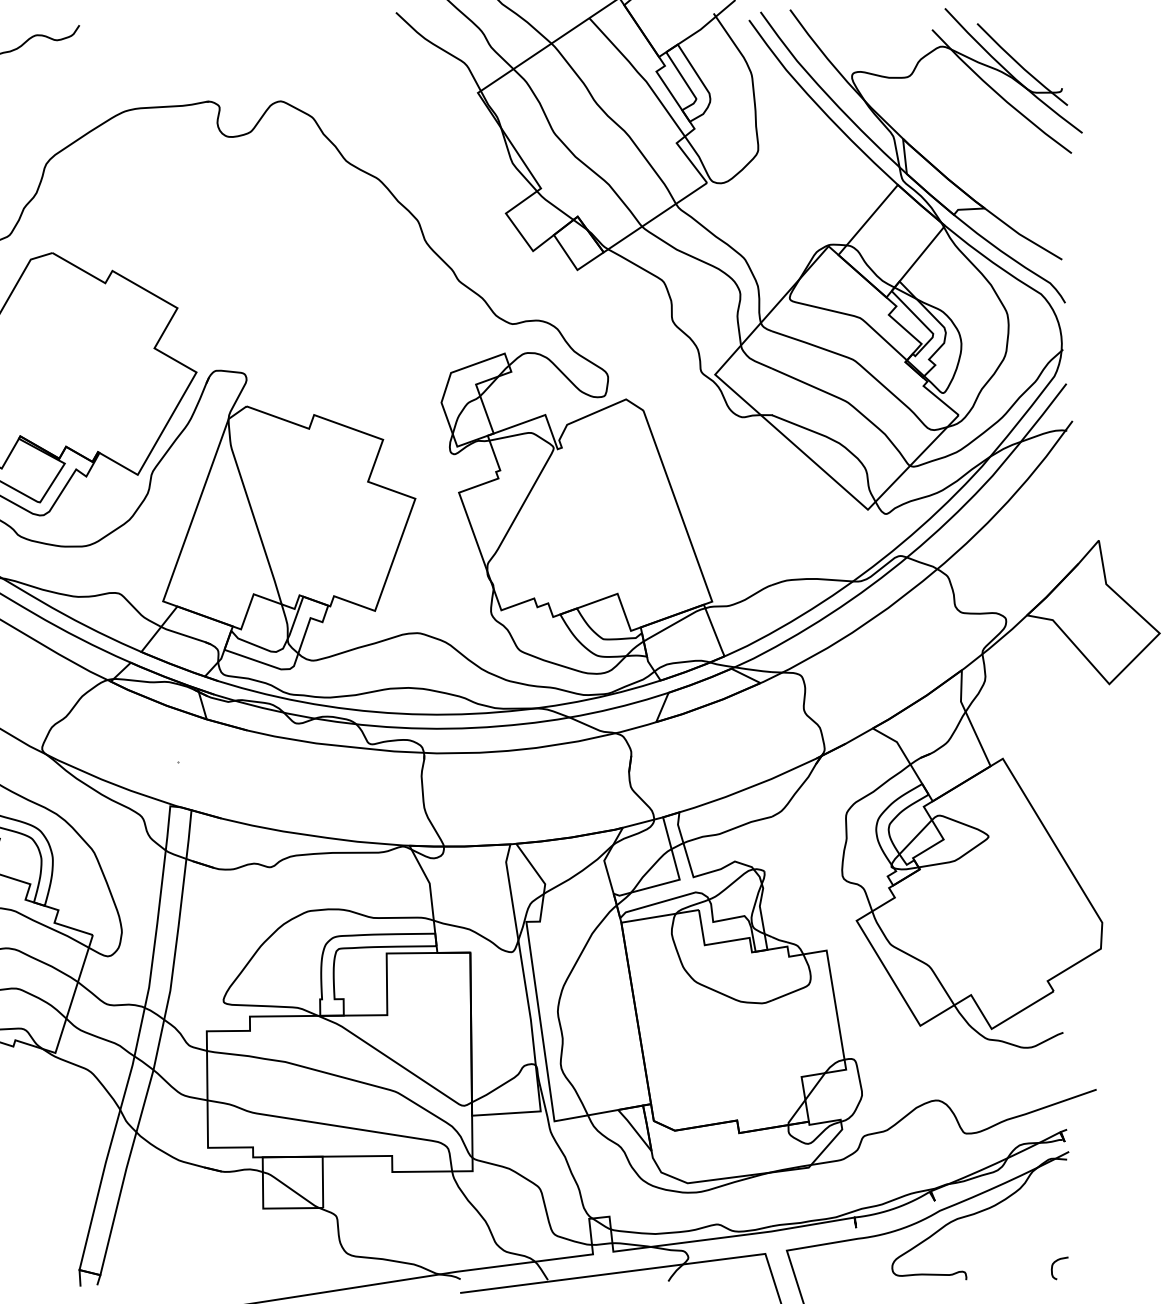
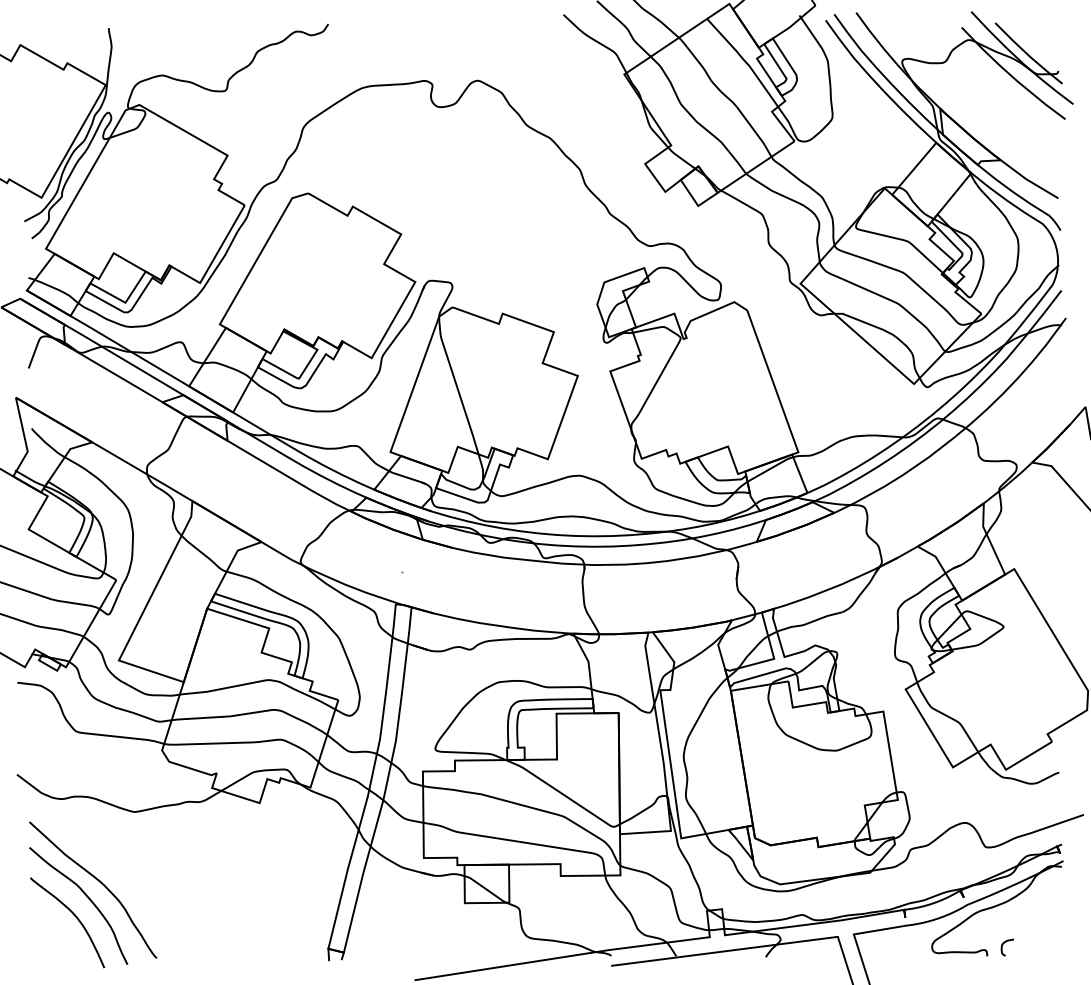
curve: (1052, 1268) -> (1002, 947), moved

